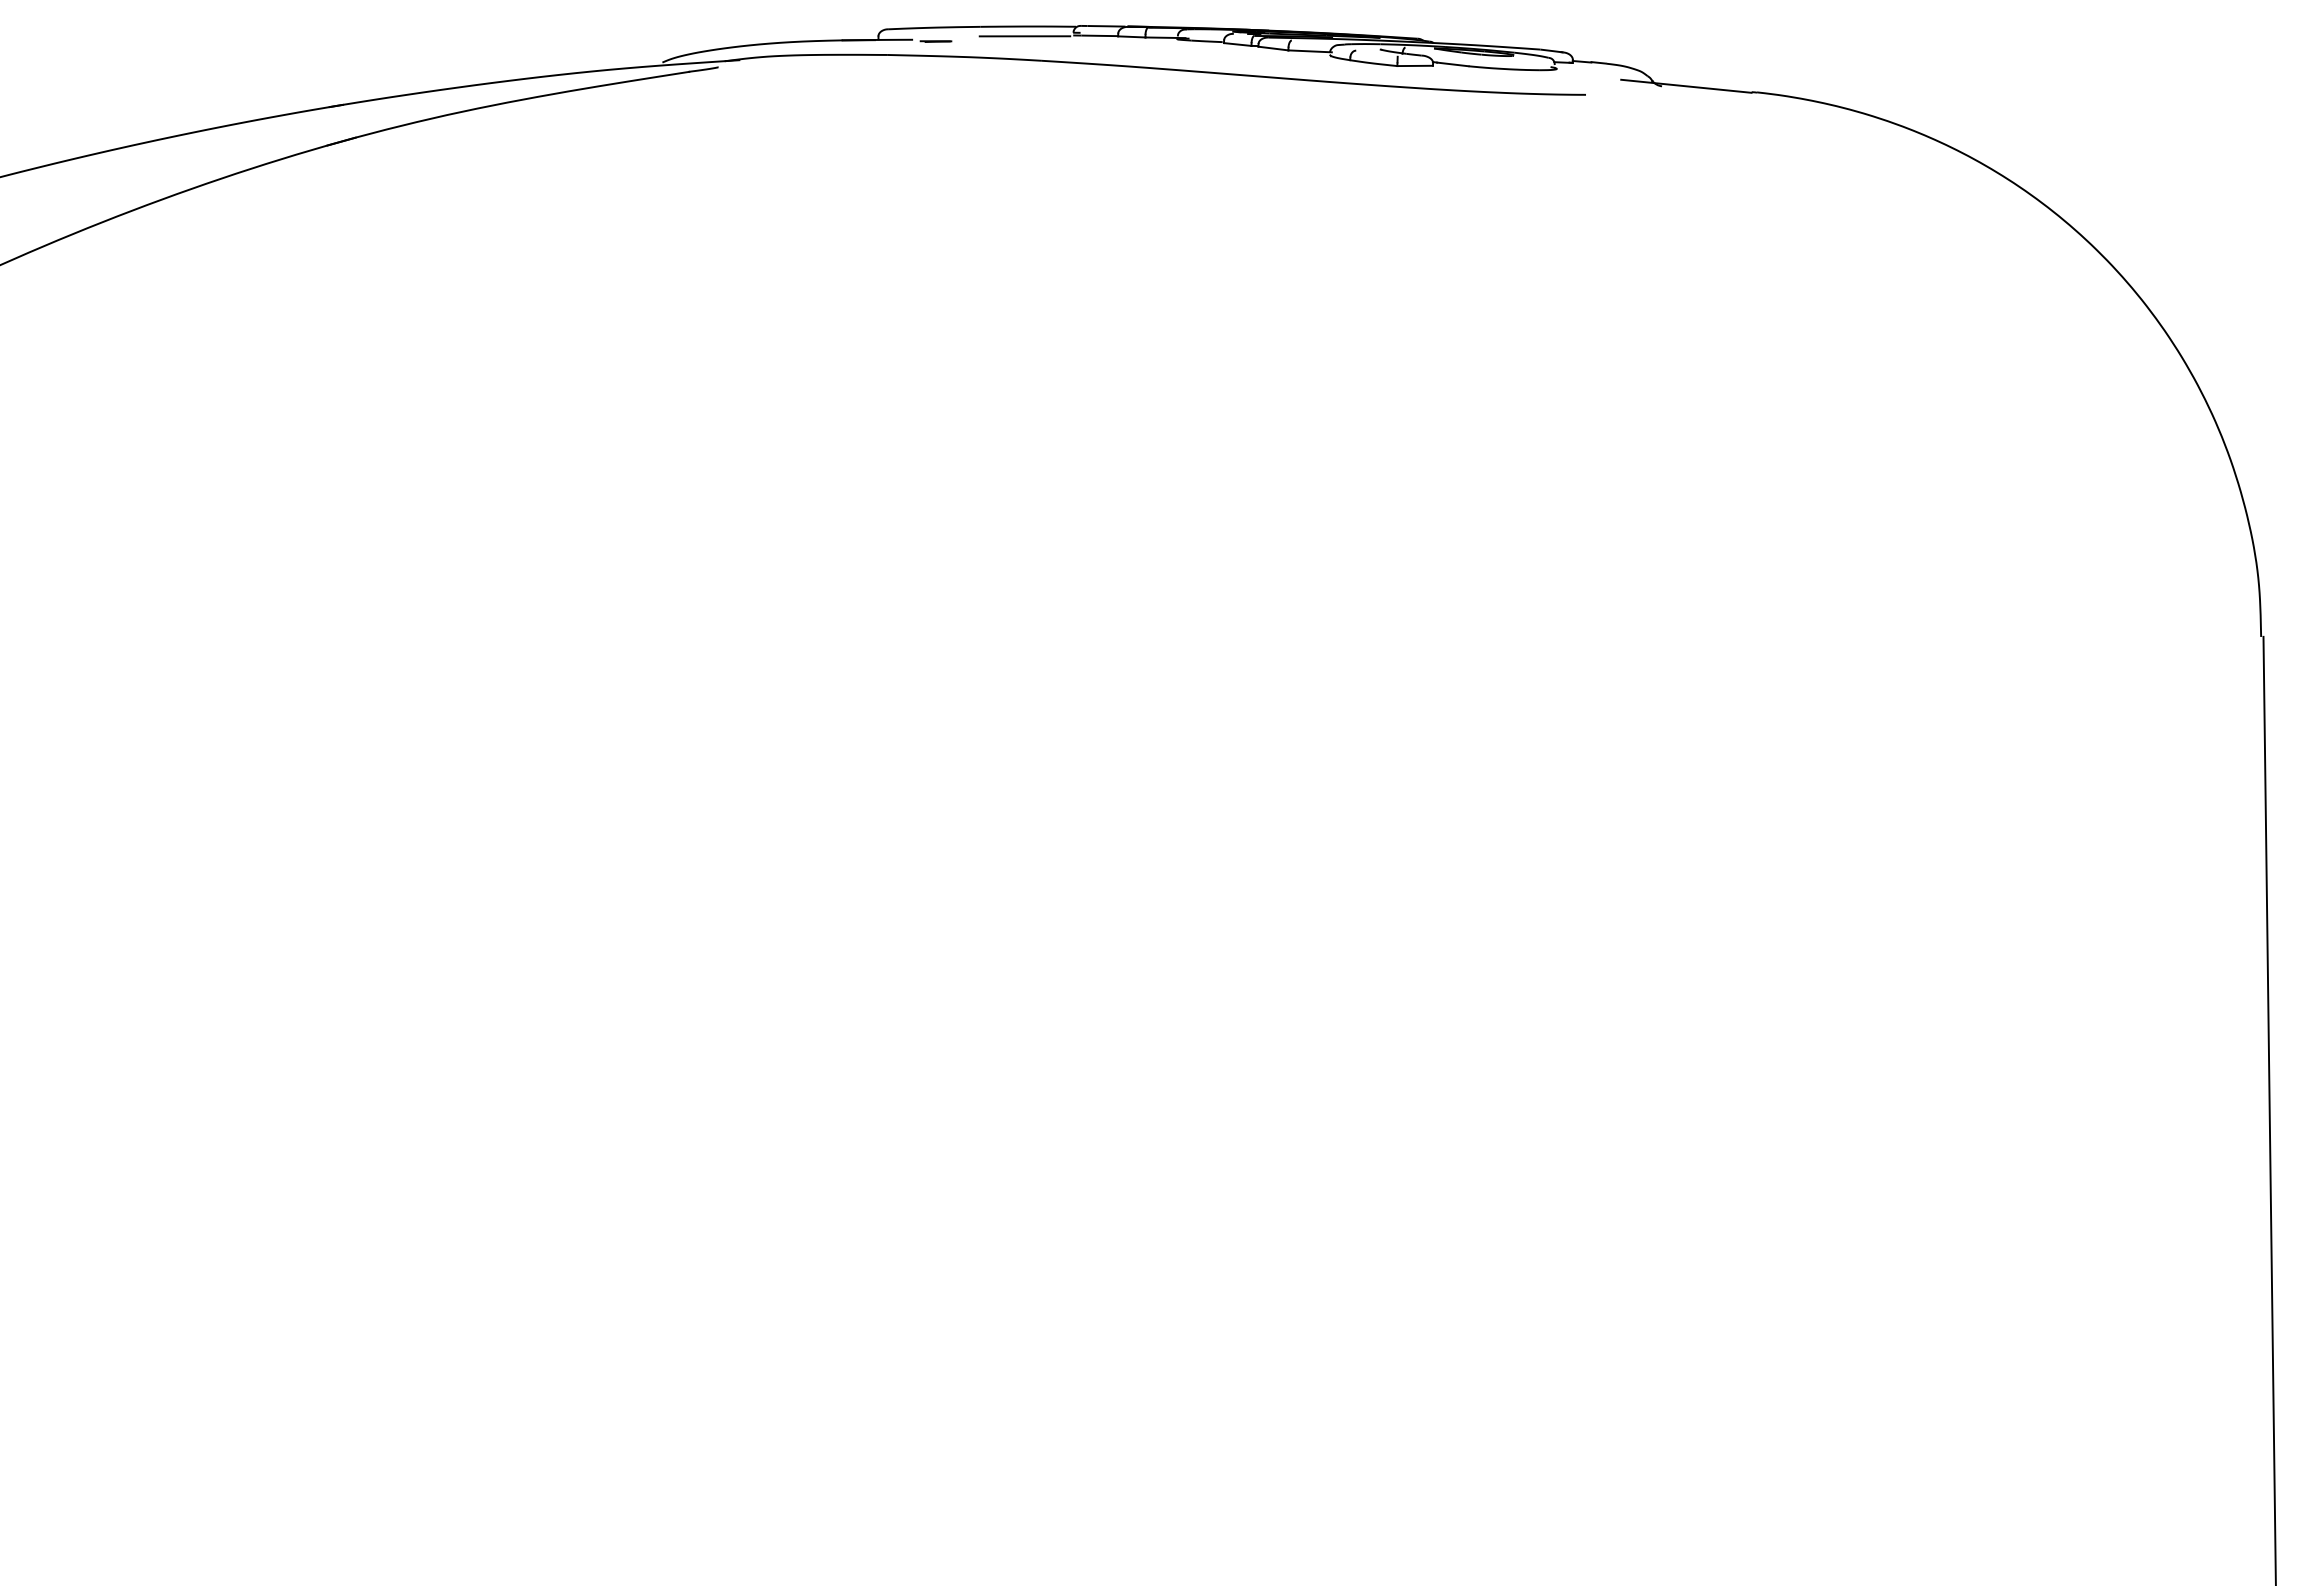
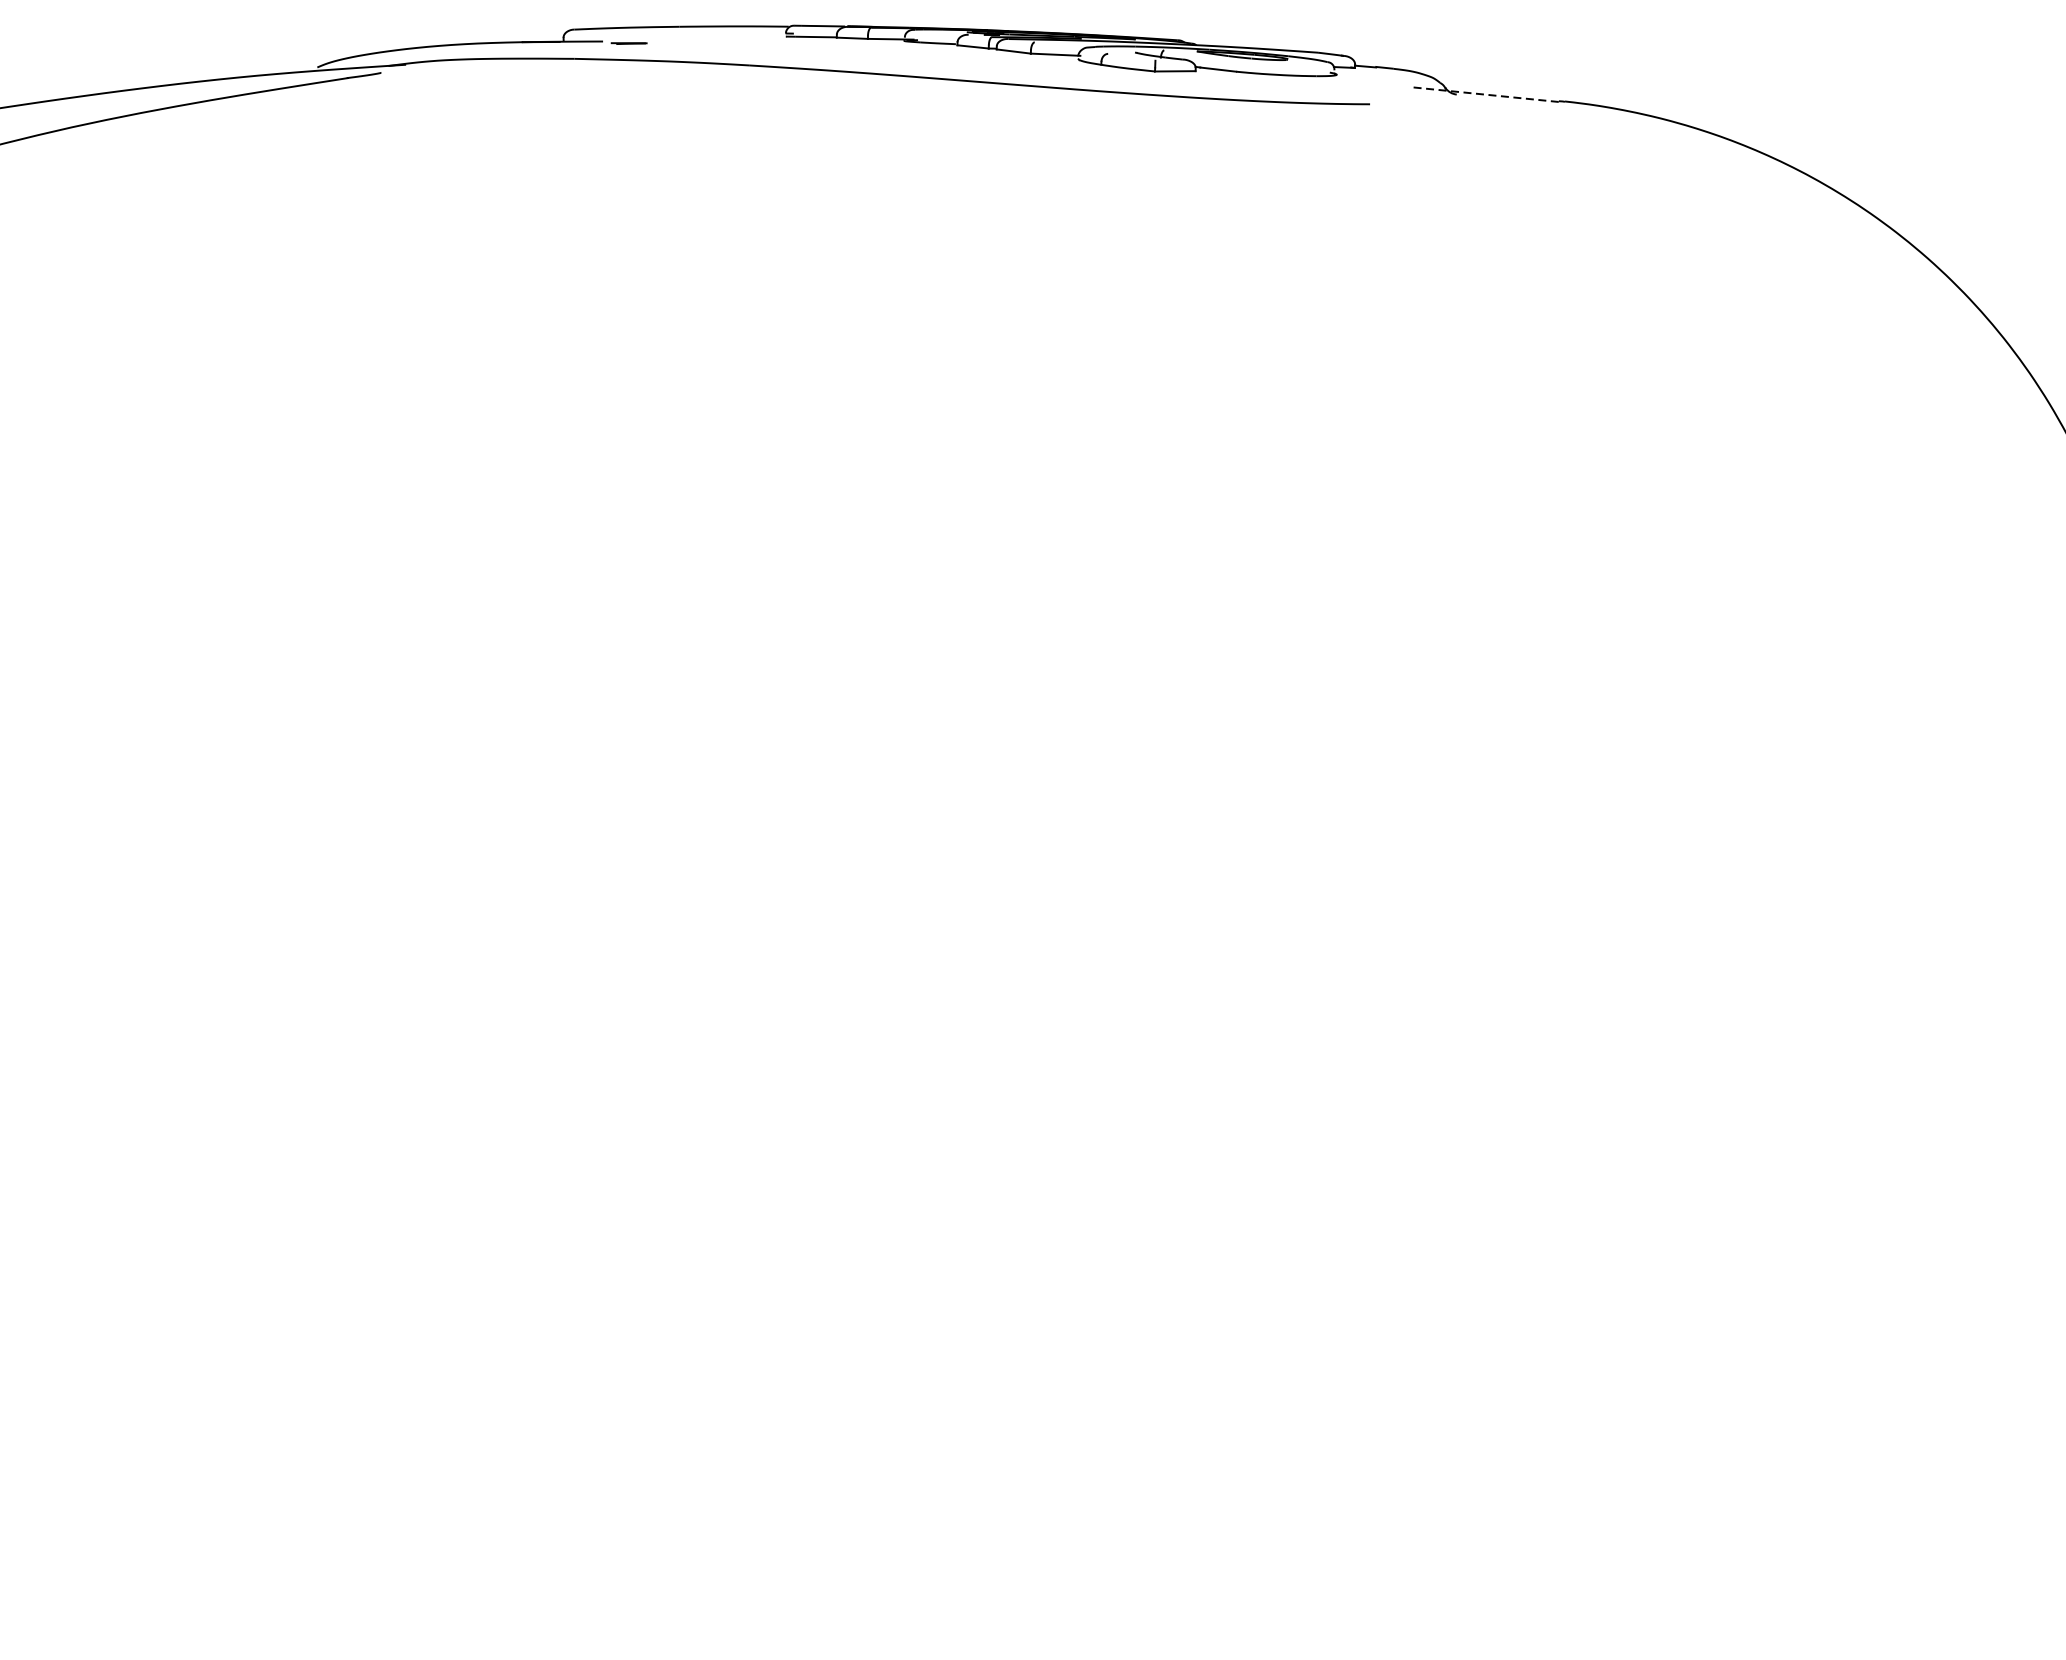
line: (1024, 36) -> (730, 37), removed
line: (1686, 86) -> (1484, 94), solid -> dashed

